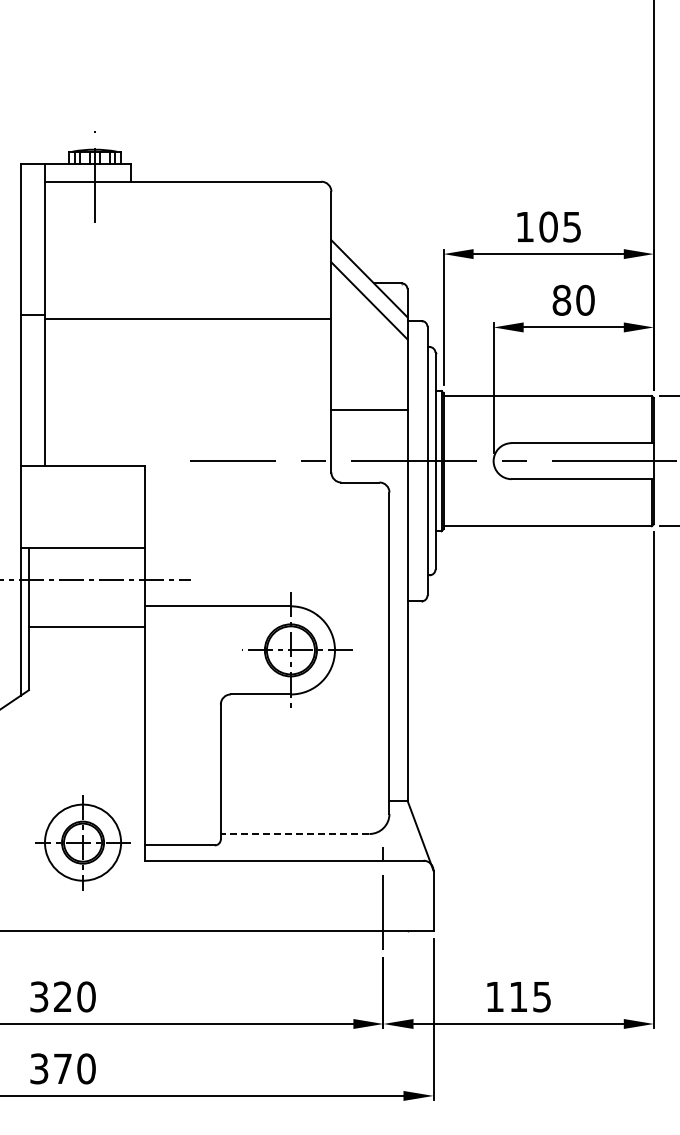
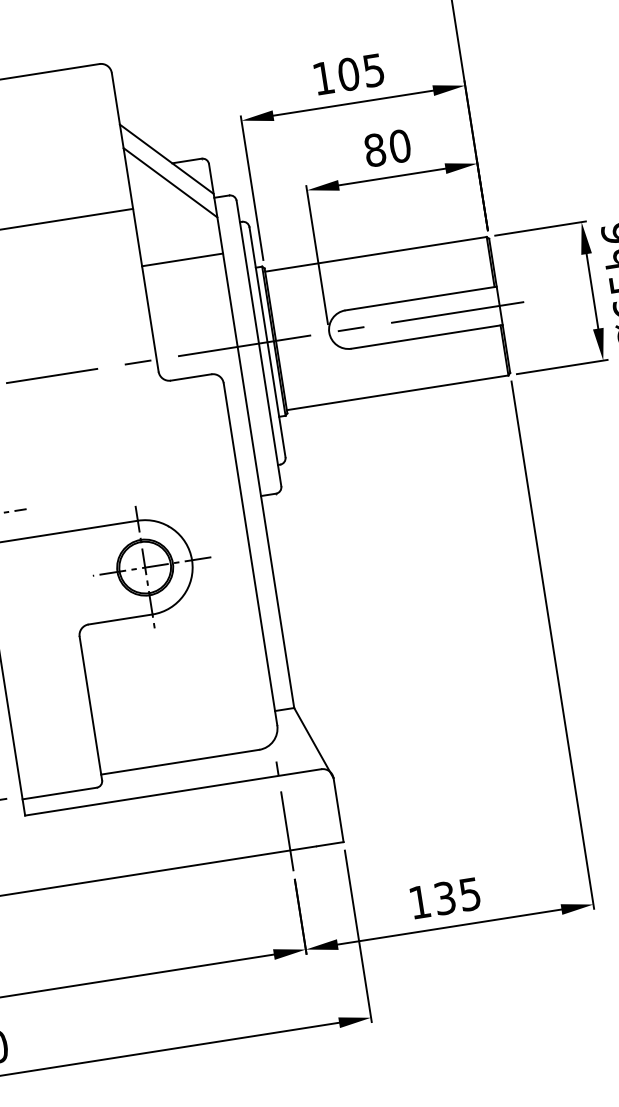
line: (369, 410) -> (182, 260), moved
line: (294, 834) -> (179, 762), dashed -> solid
text: (518, 996) -> (444, 897), 115 -> 135

